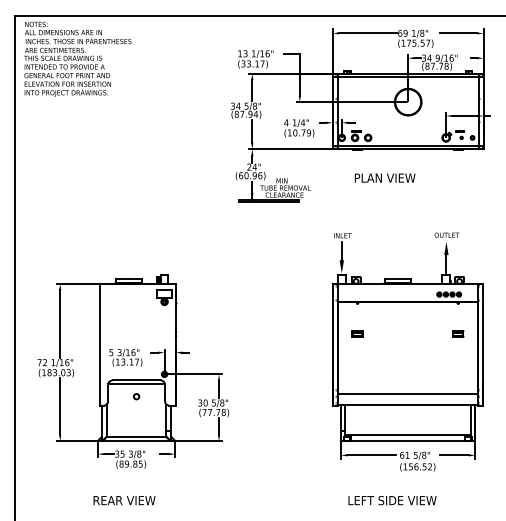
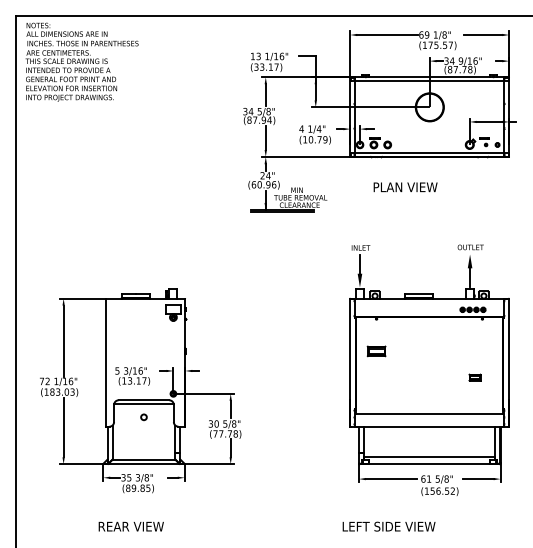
part: (357, 333) -> (376, 350), size x1.6
part: (457, 333) -> (474, 377), moved
text: (392, 500) -> (389, 526), moved

